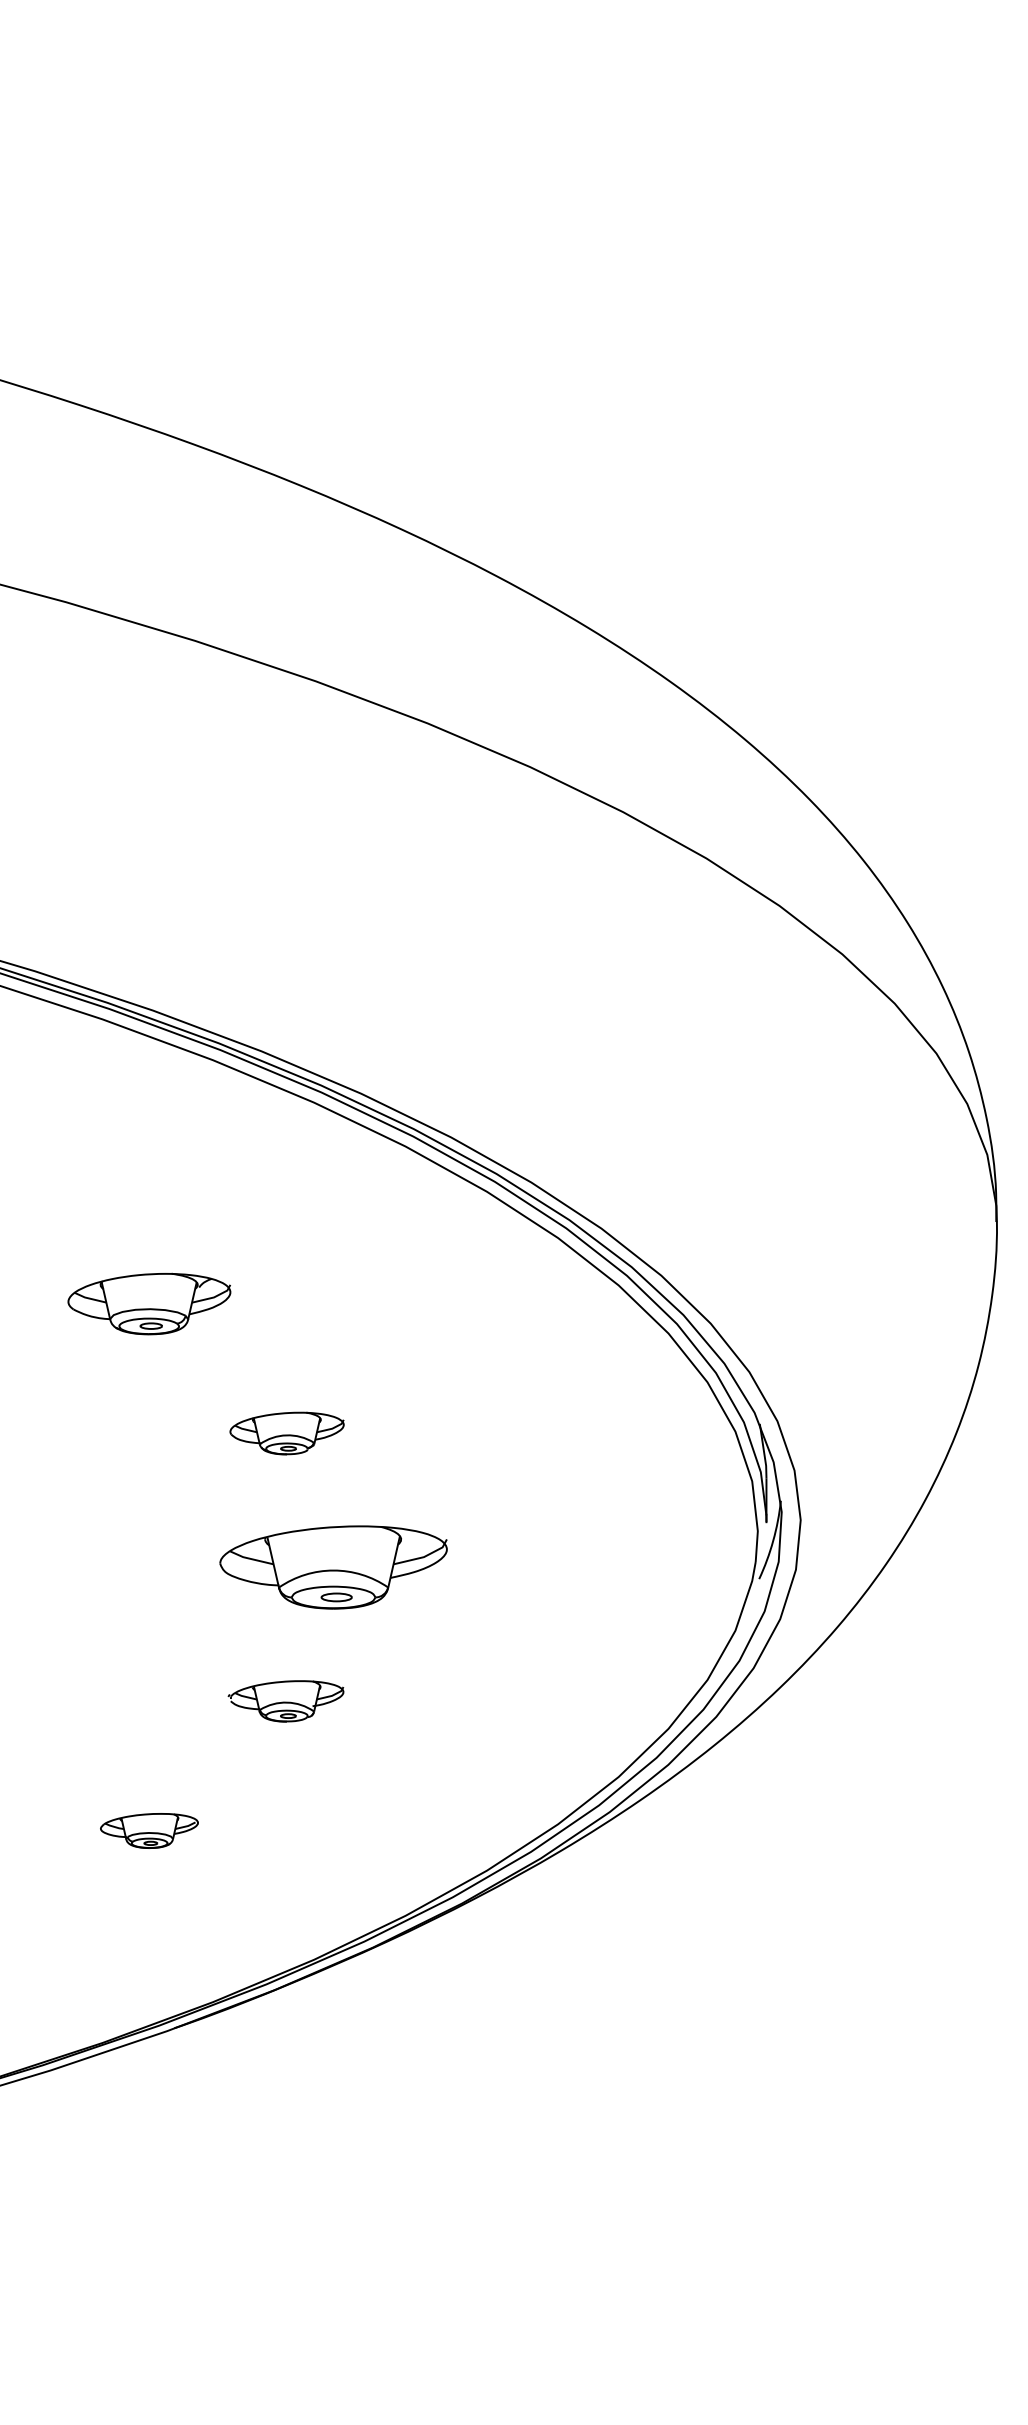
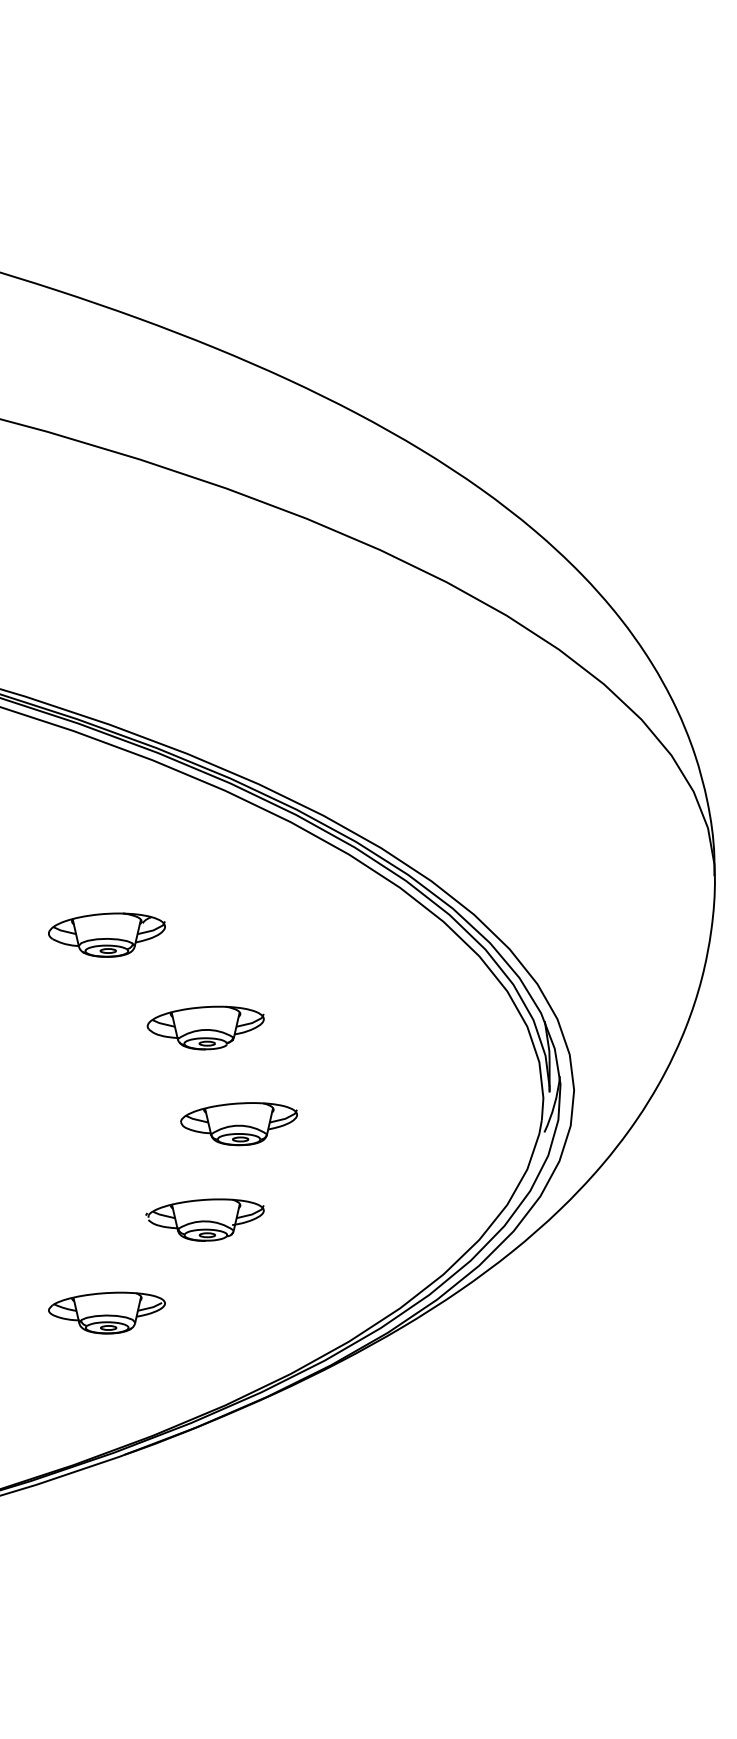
part: (286, 1433) -> (205, 1028), size x1.43
part: (333, 1567) -> (239, 1124), size x0.71
part: (285, 1701) -> (204, 1220), size x1.43
part: (149, 1830) -> (107, 1312), size x1.67

